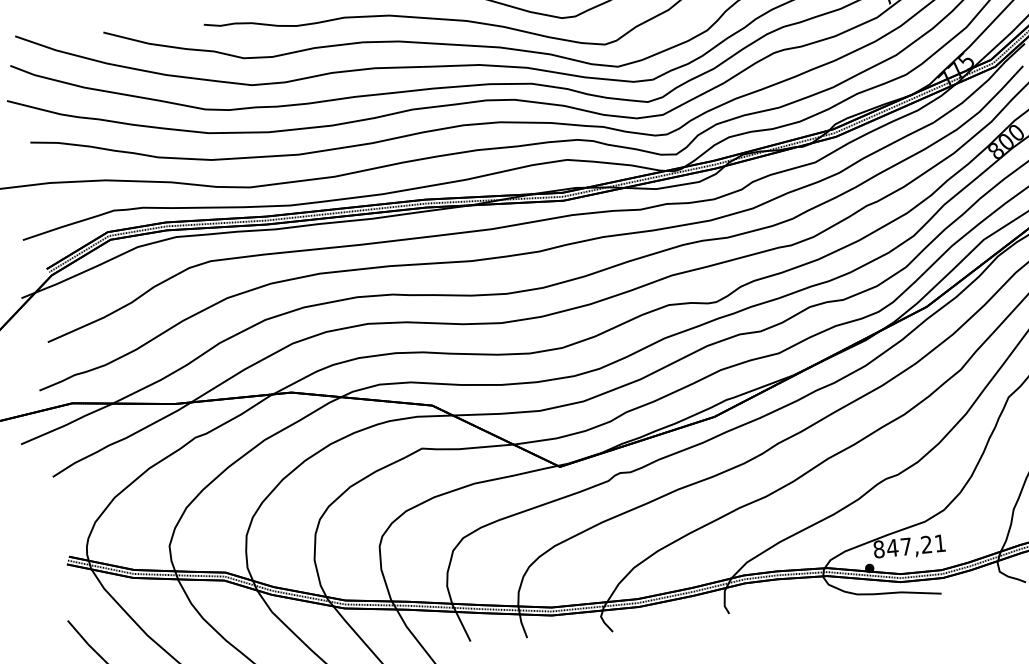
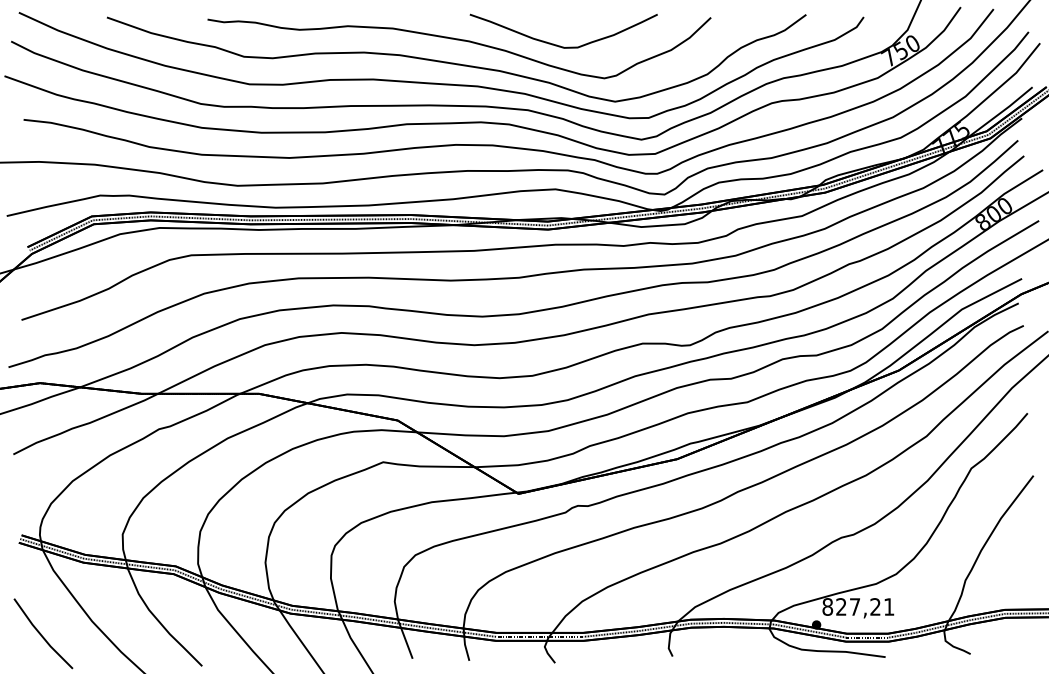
text: (892, 547) -> (841, 606), 847,21 -> 827,21

